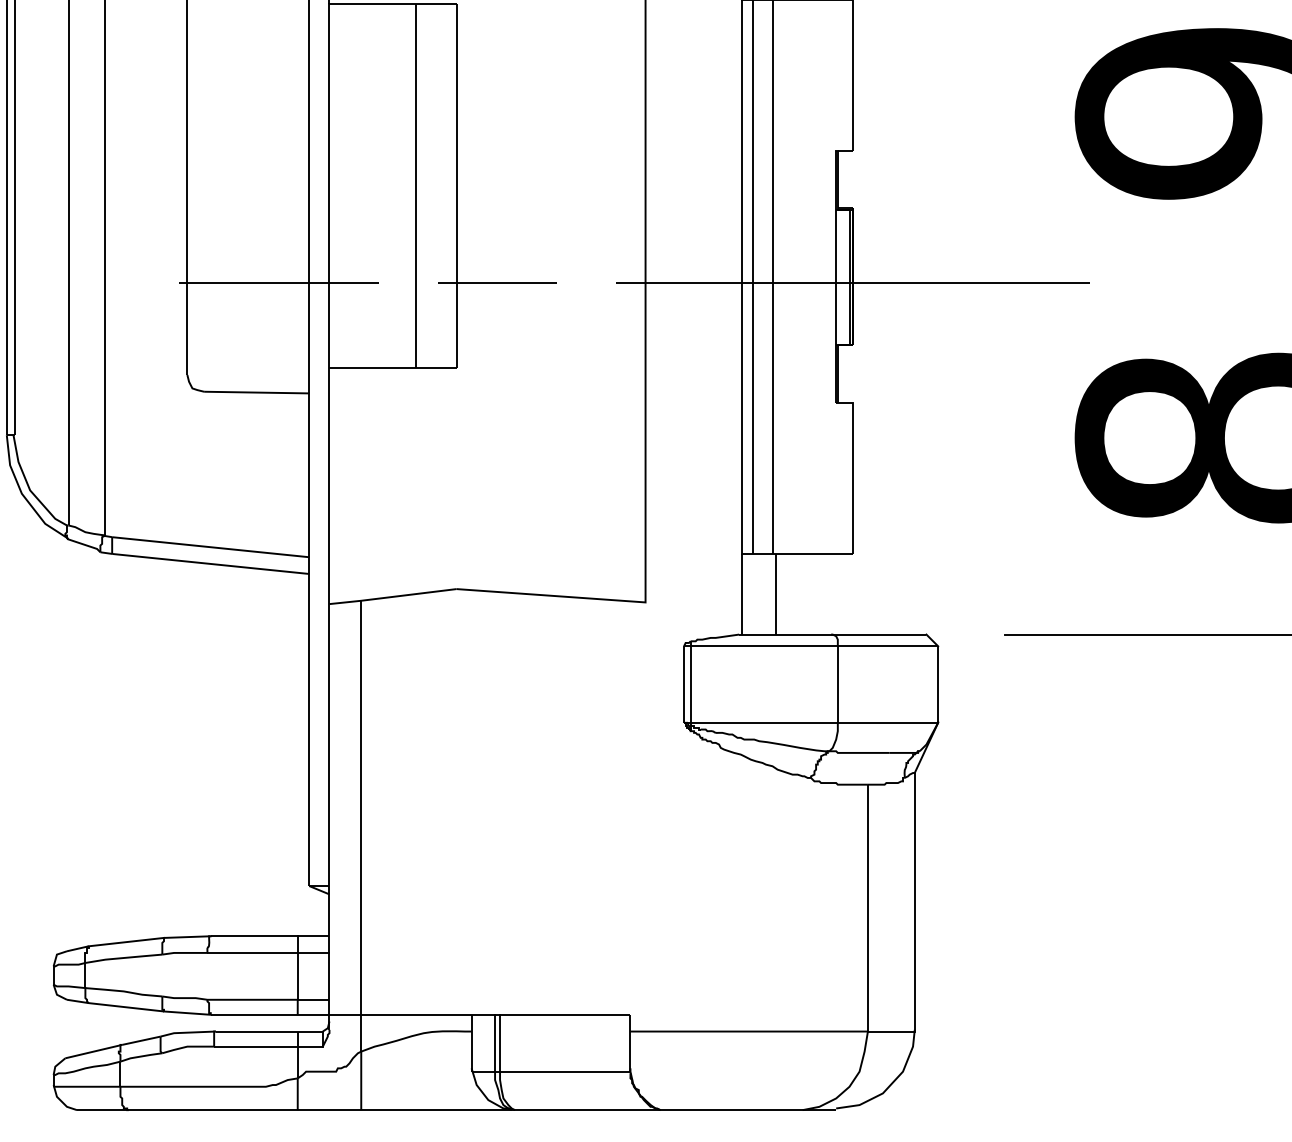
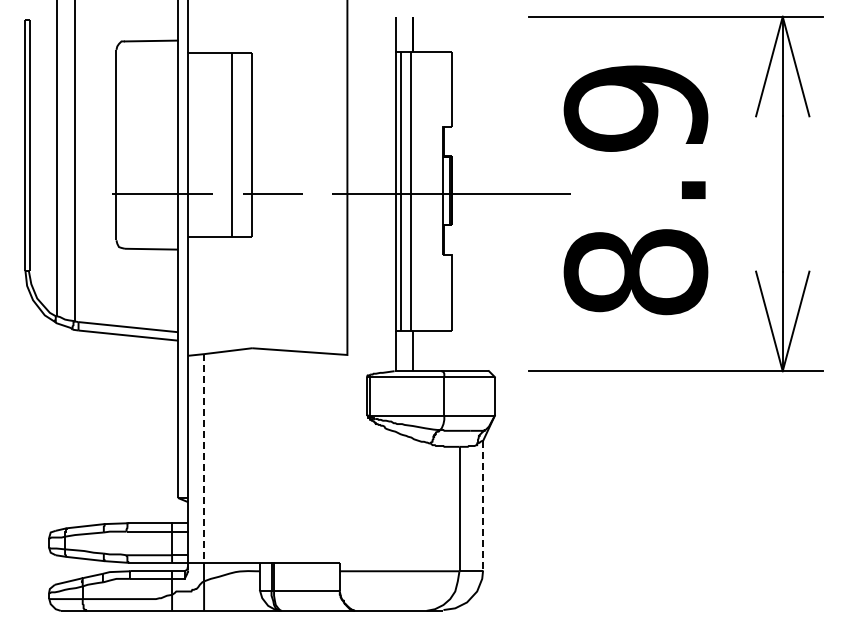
line: (362, 807) -> (204, 458), solid -> dashed
line: (915, 903) -> (483, 506), solid -> dashed

